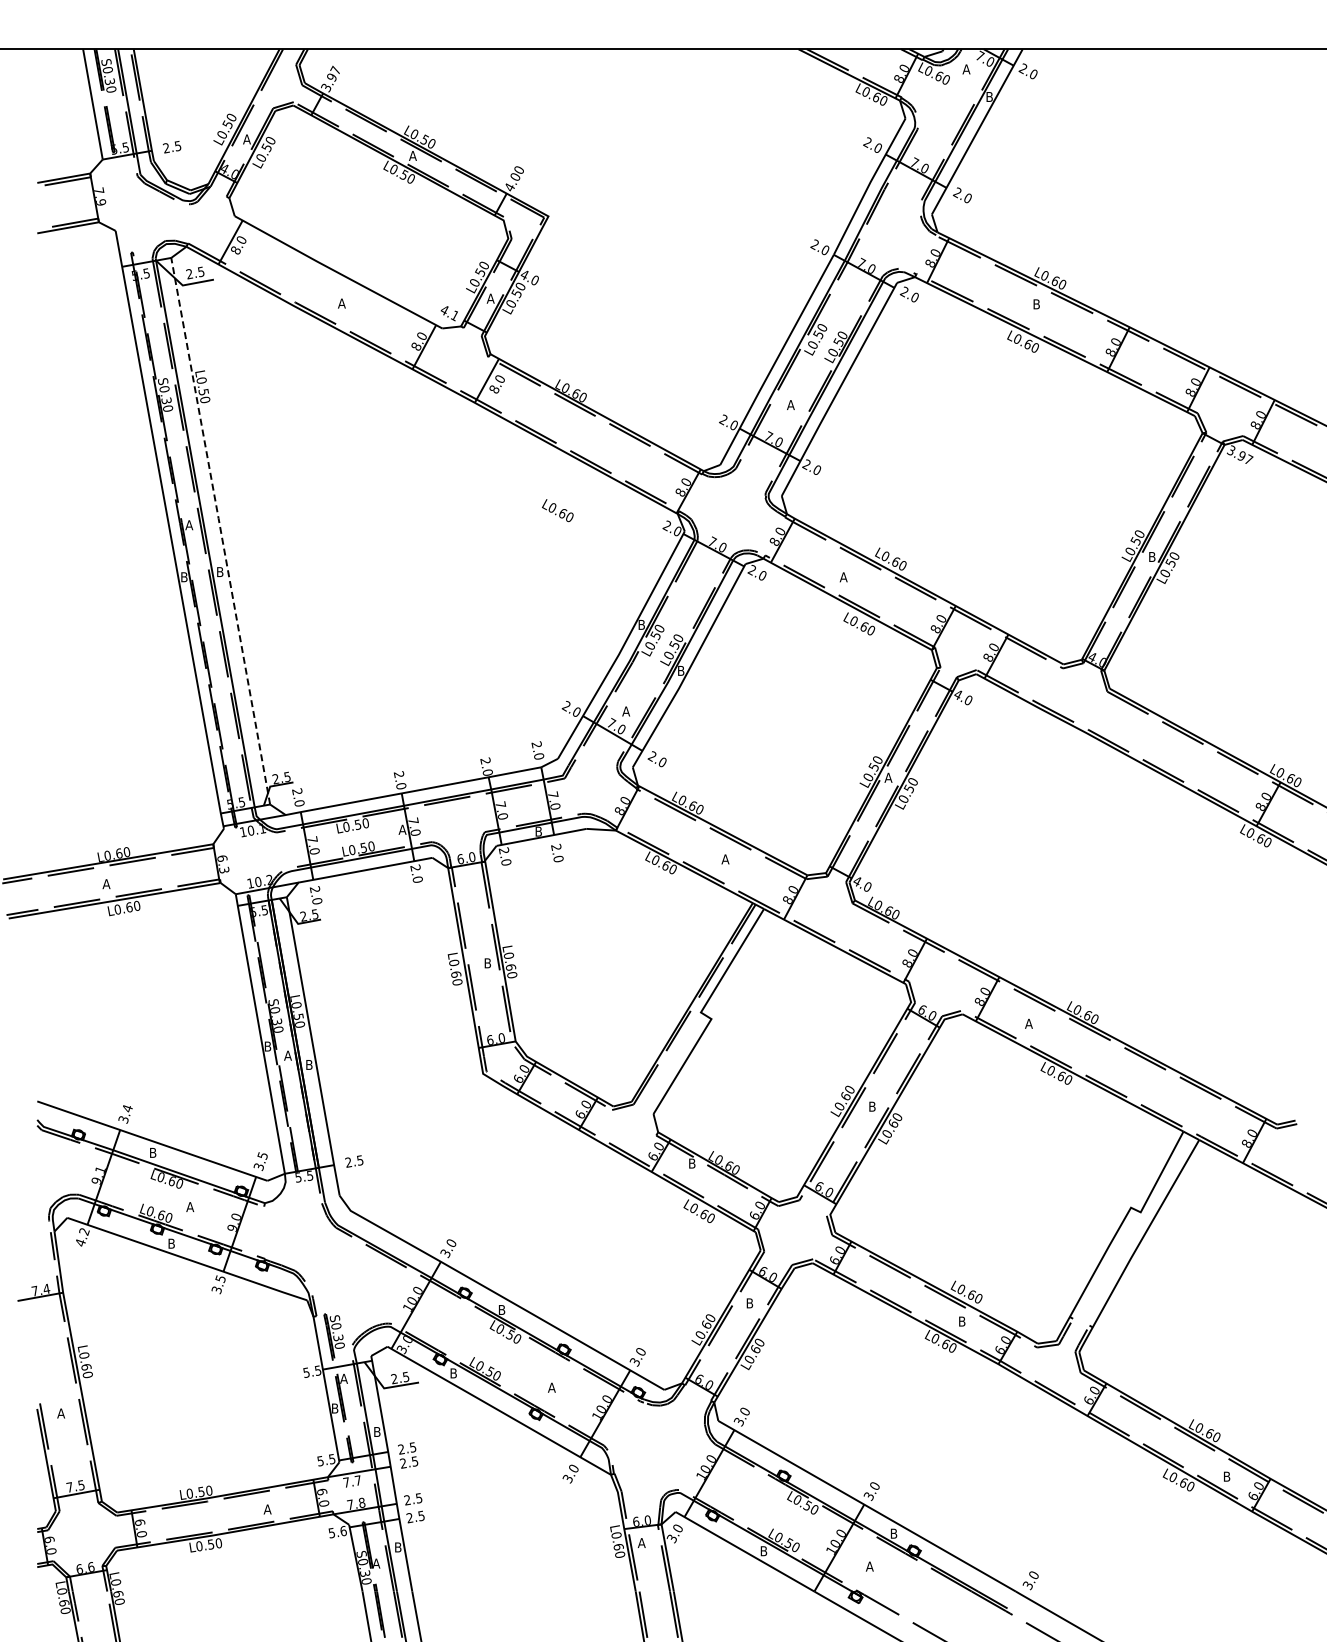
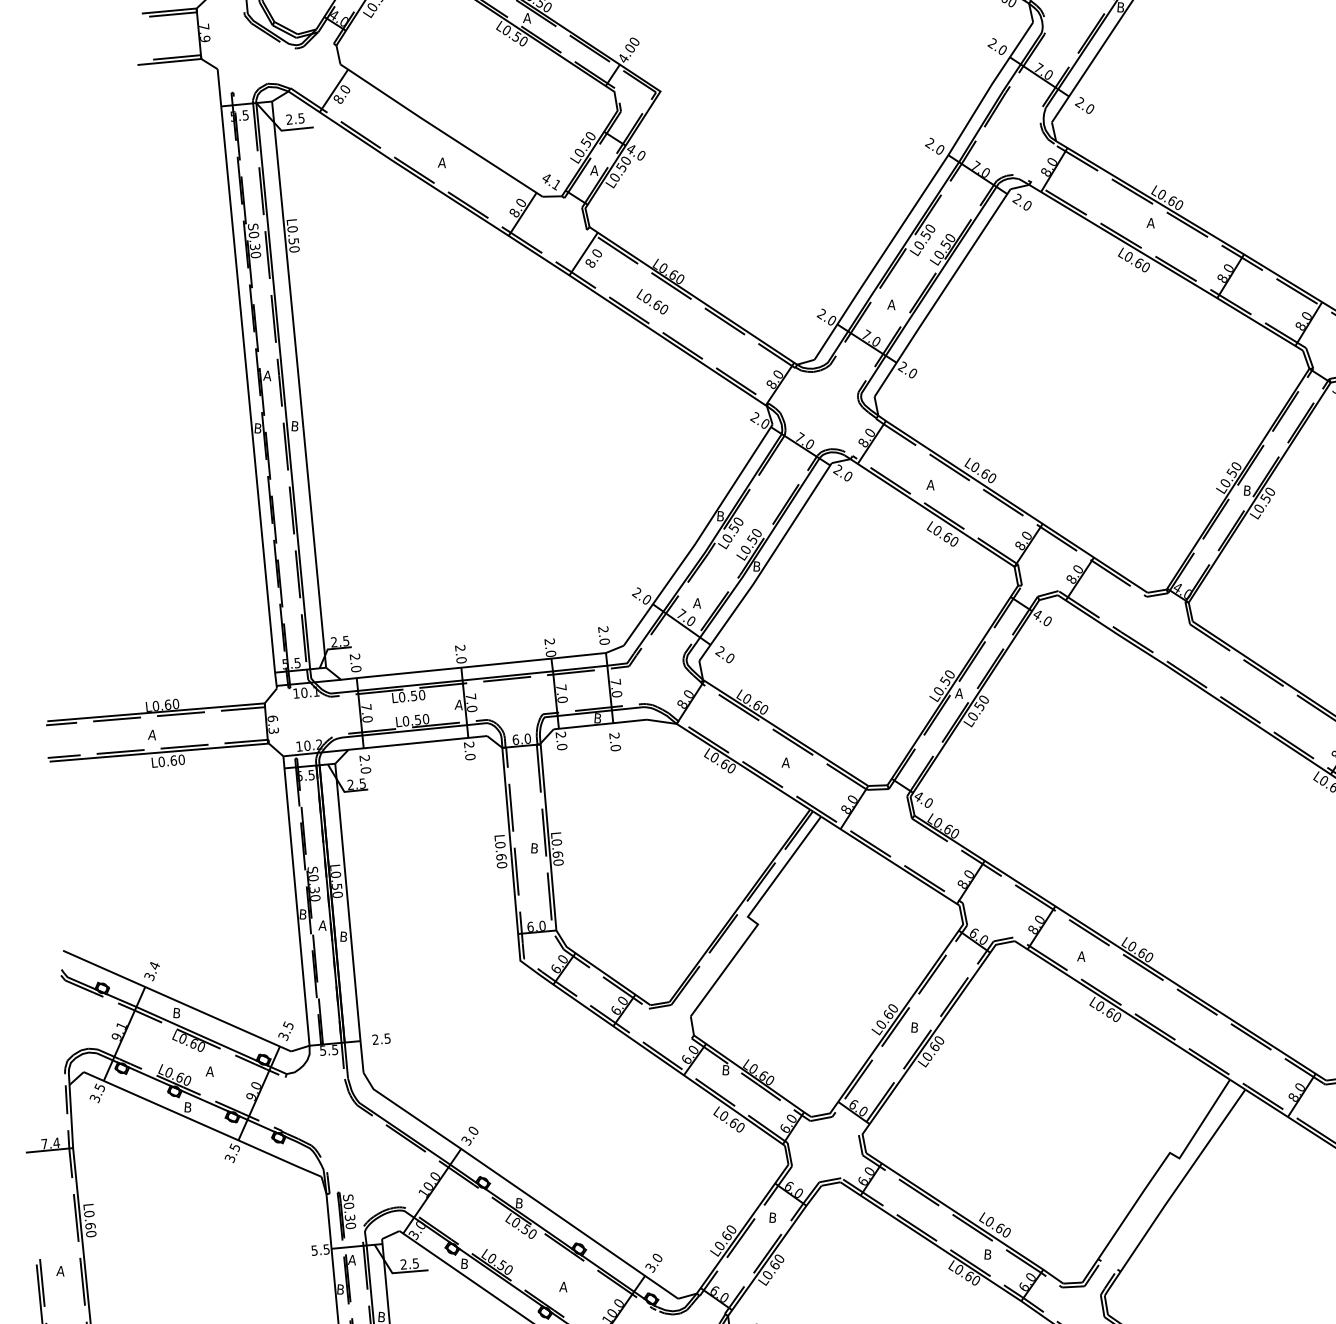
text: (1036, 304) -> (1150, 223), B -> A
text: (557, 510) -> (652, 301), moved
line: (220, 530) -> (298, 383), dashed -> solid
text: (82, 1237) -> (97, 1093), 4.2 -> 3.5

